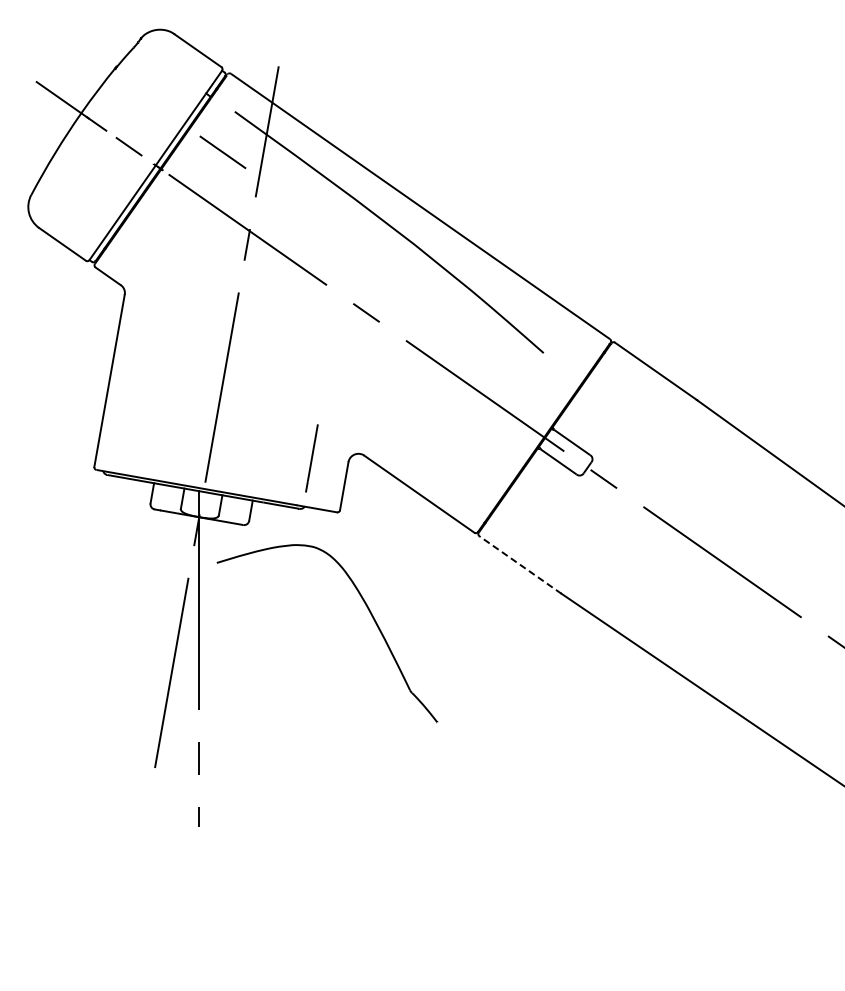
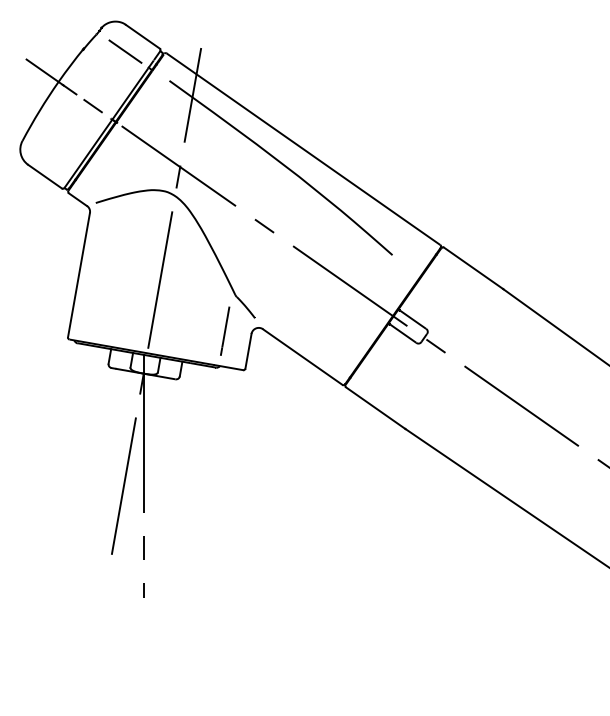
line: (222, 152) -> (125, 51), moved
line: (520, 564) -> (375, 407), dashed -> solid
part: (366, 607) -> (203, 235), moved

